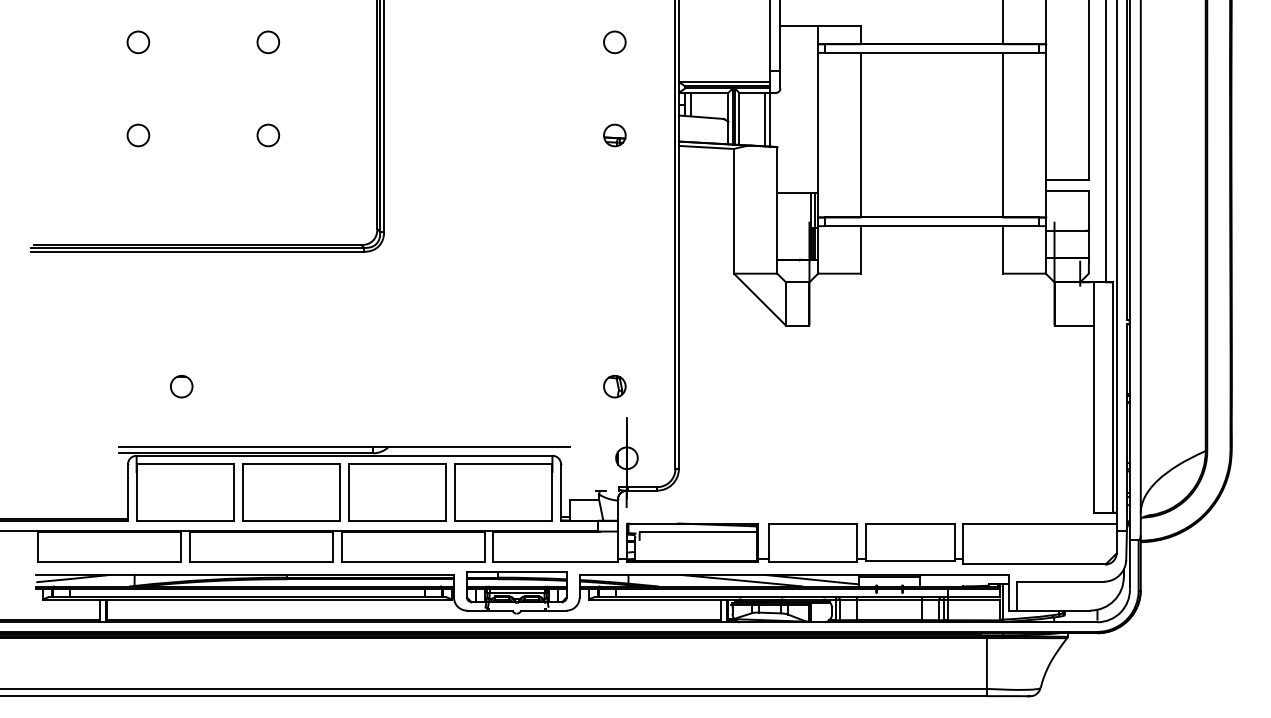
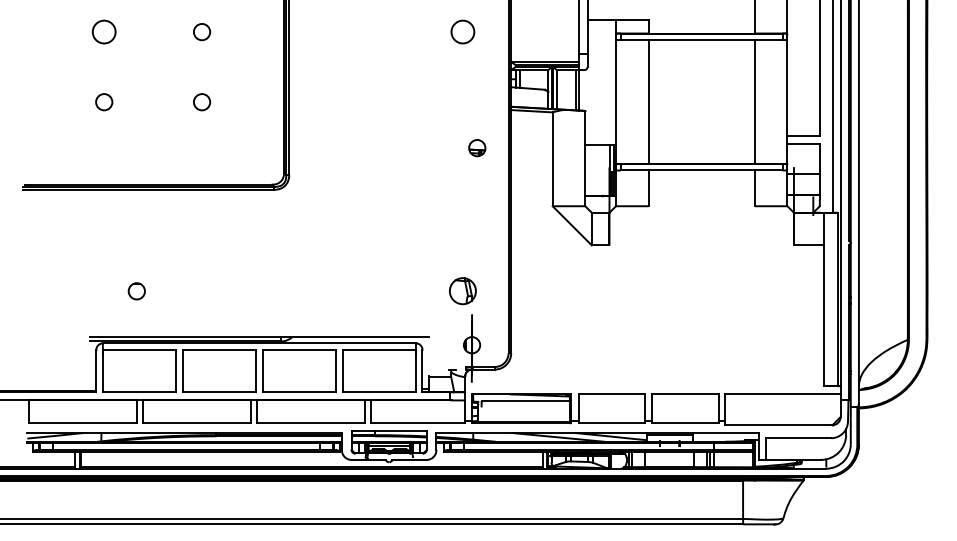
circle: (138, 42) -> (104, 32), size x1.4
circle: (614, 42) -> (462, 32), size x1.4
part: (614, 135) -> (476, 148), moved
part: (614, 386) -> (462, 291), size x1.6

